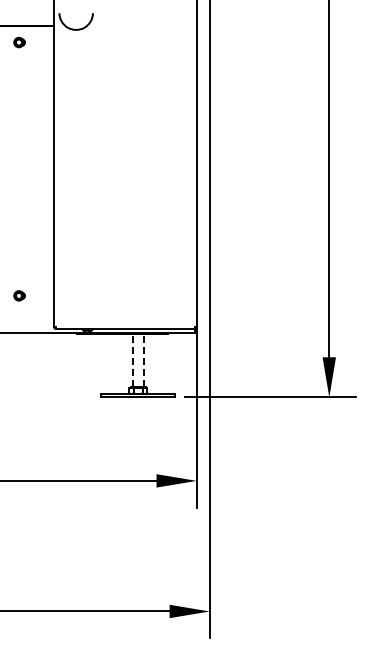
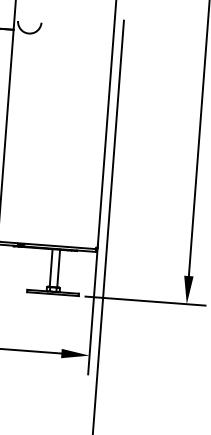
line: (132, 360) -> (50, 267), dashed -> solid
line: (143, 360) -> (58, 268), dashed -> solid

